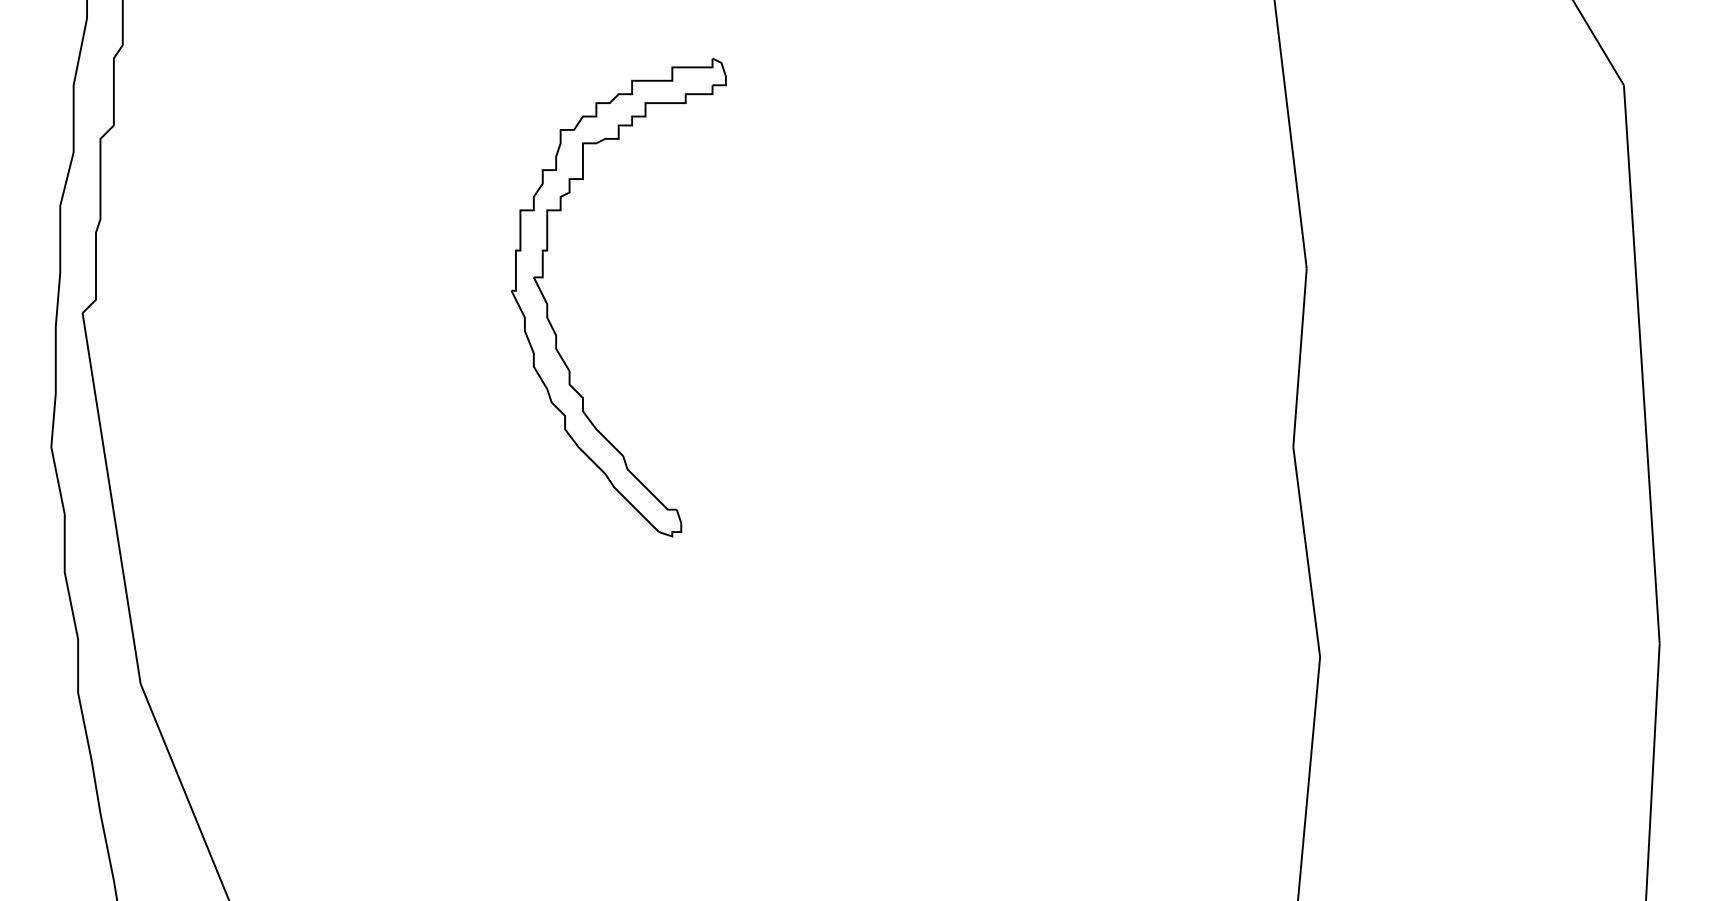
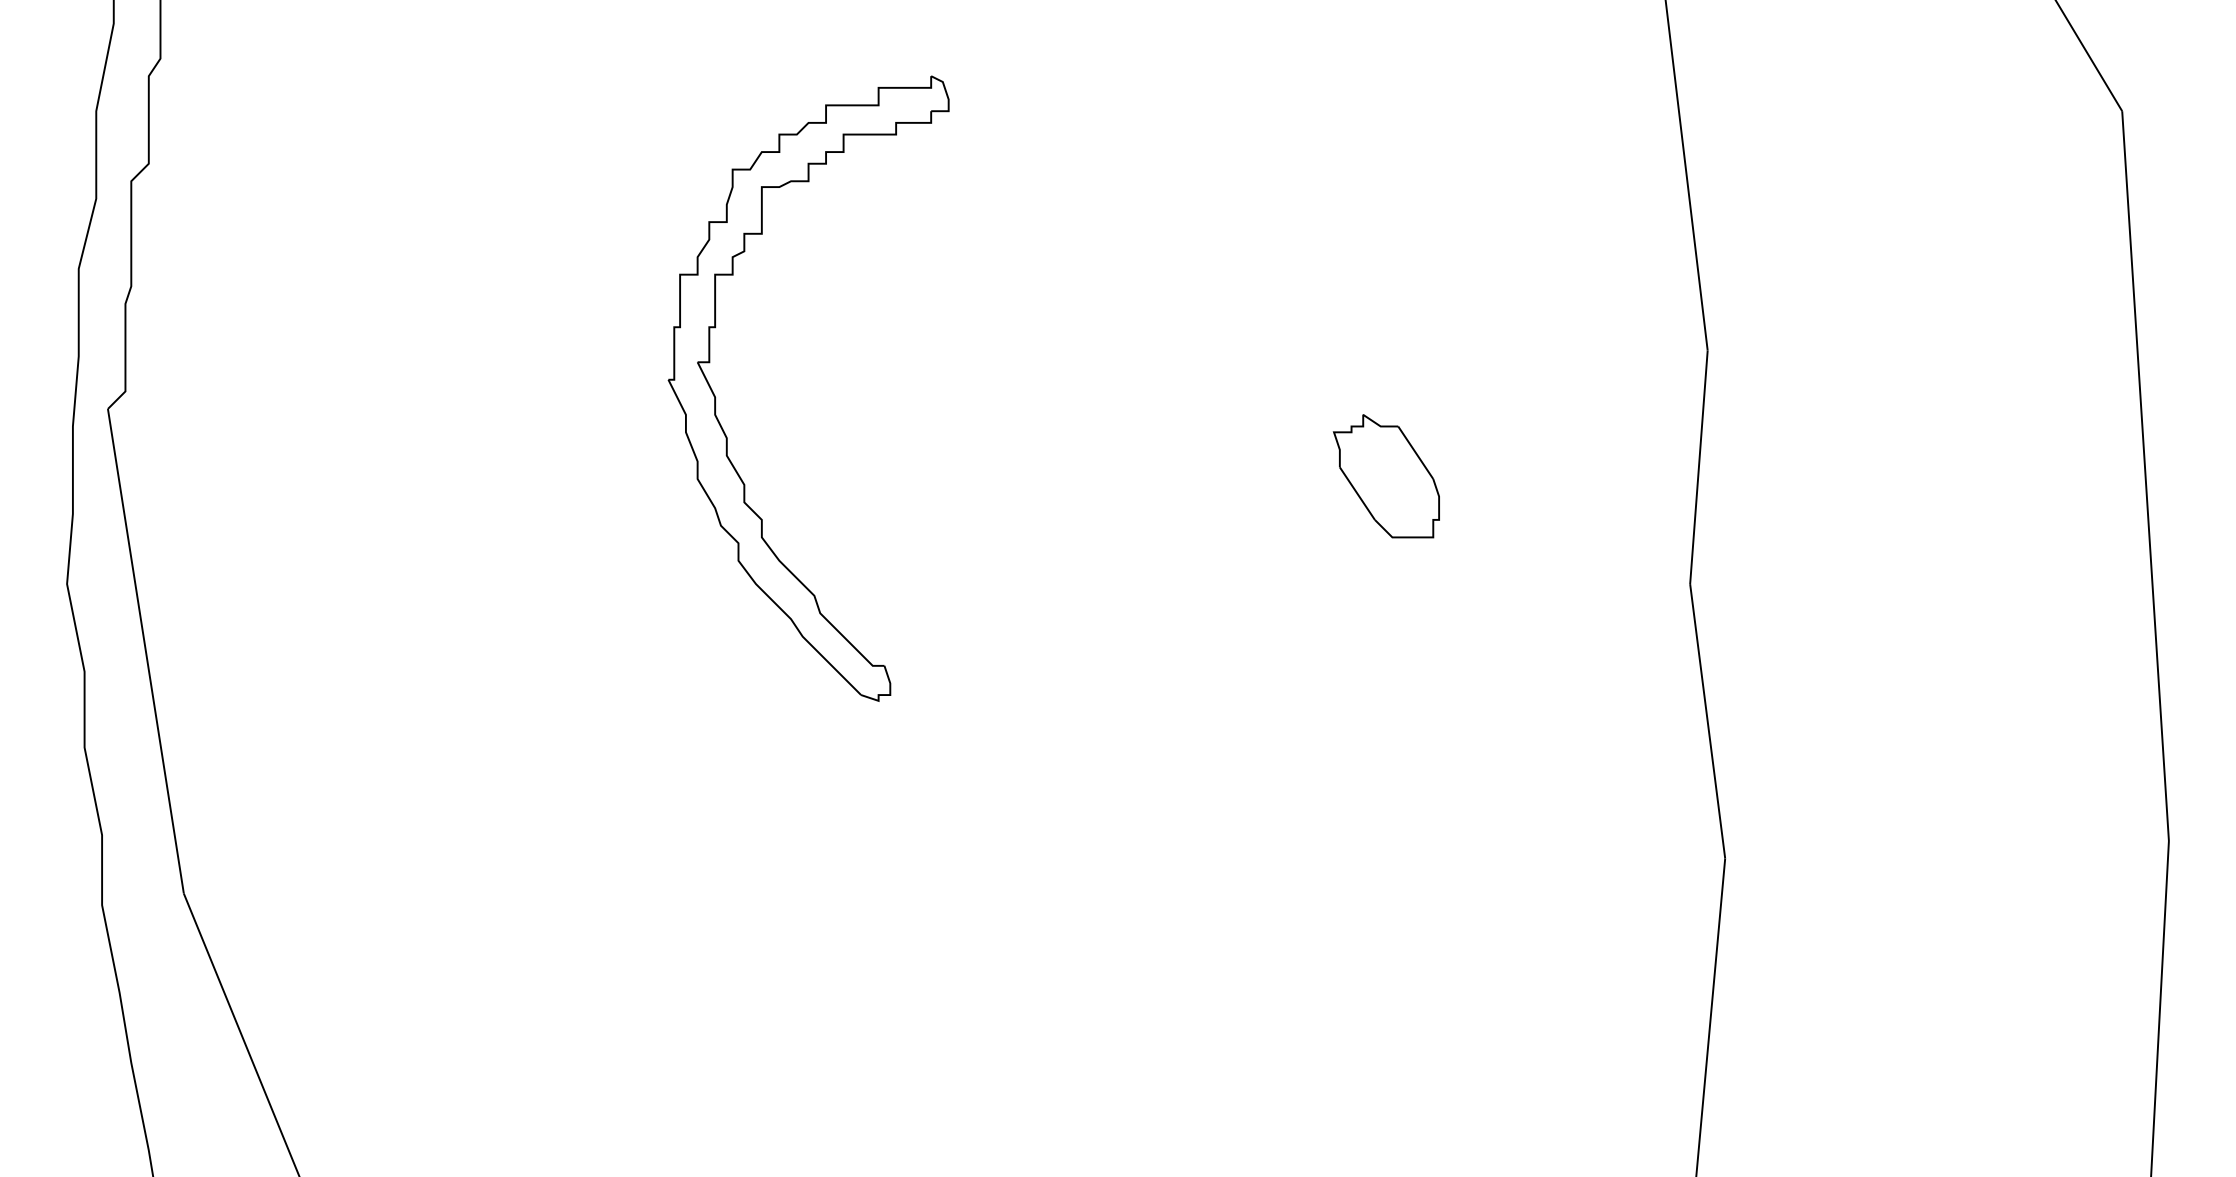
part: (1060, 364) -> (1385, 476), added

